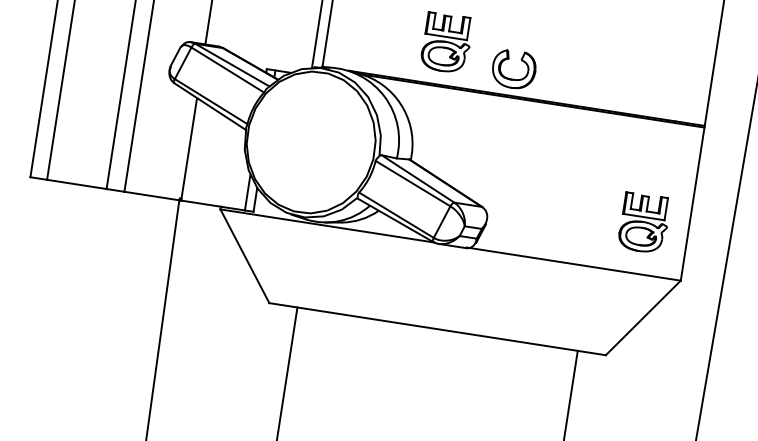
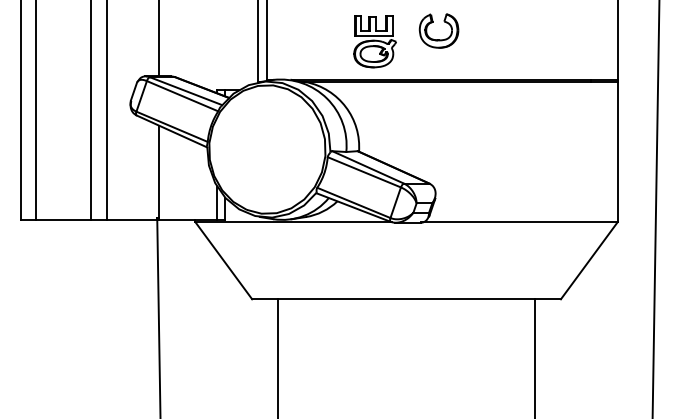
part: (512, 78) -> (438, 39), moved
part: (643, 222) -> (576, 175), removed

